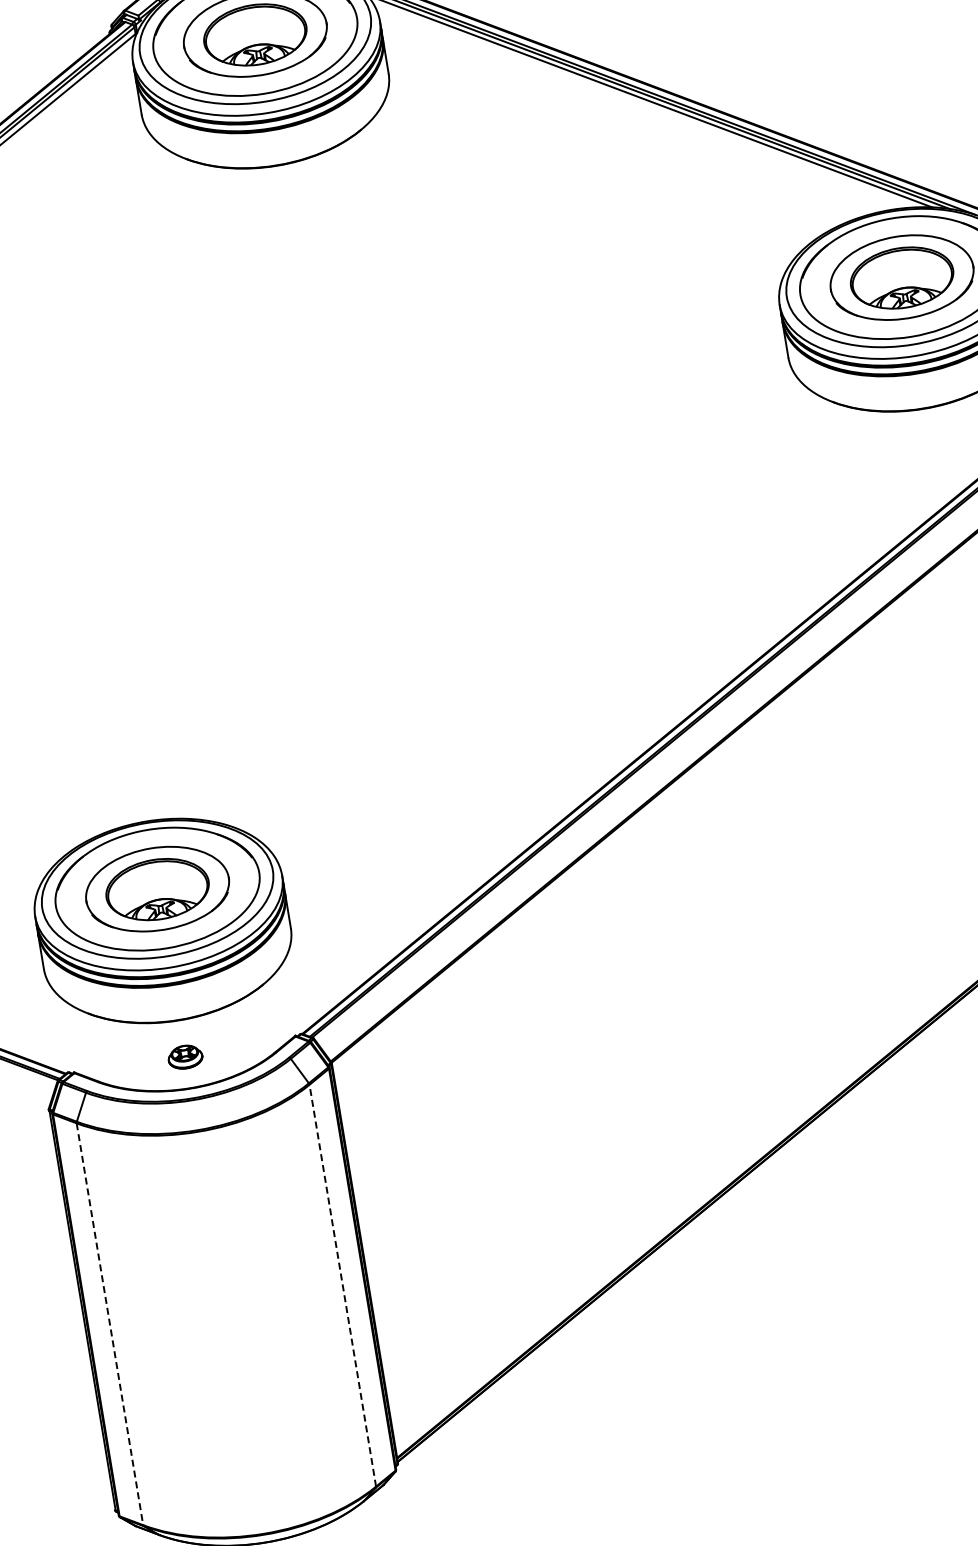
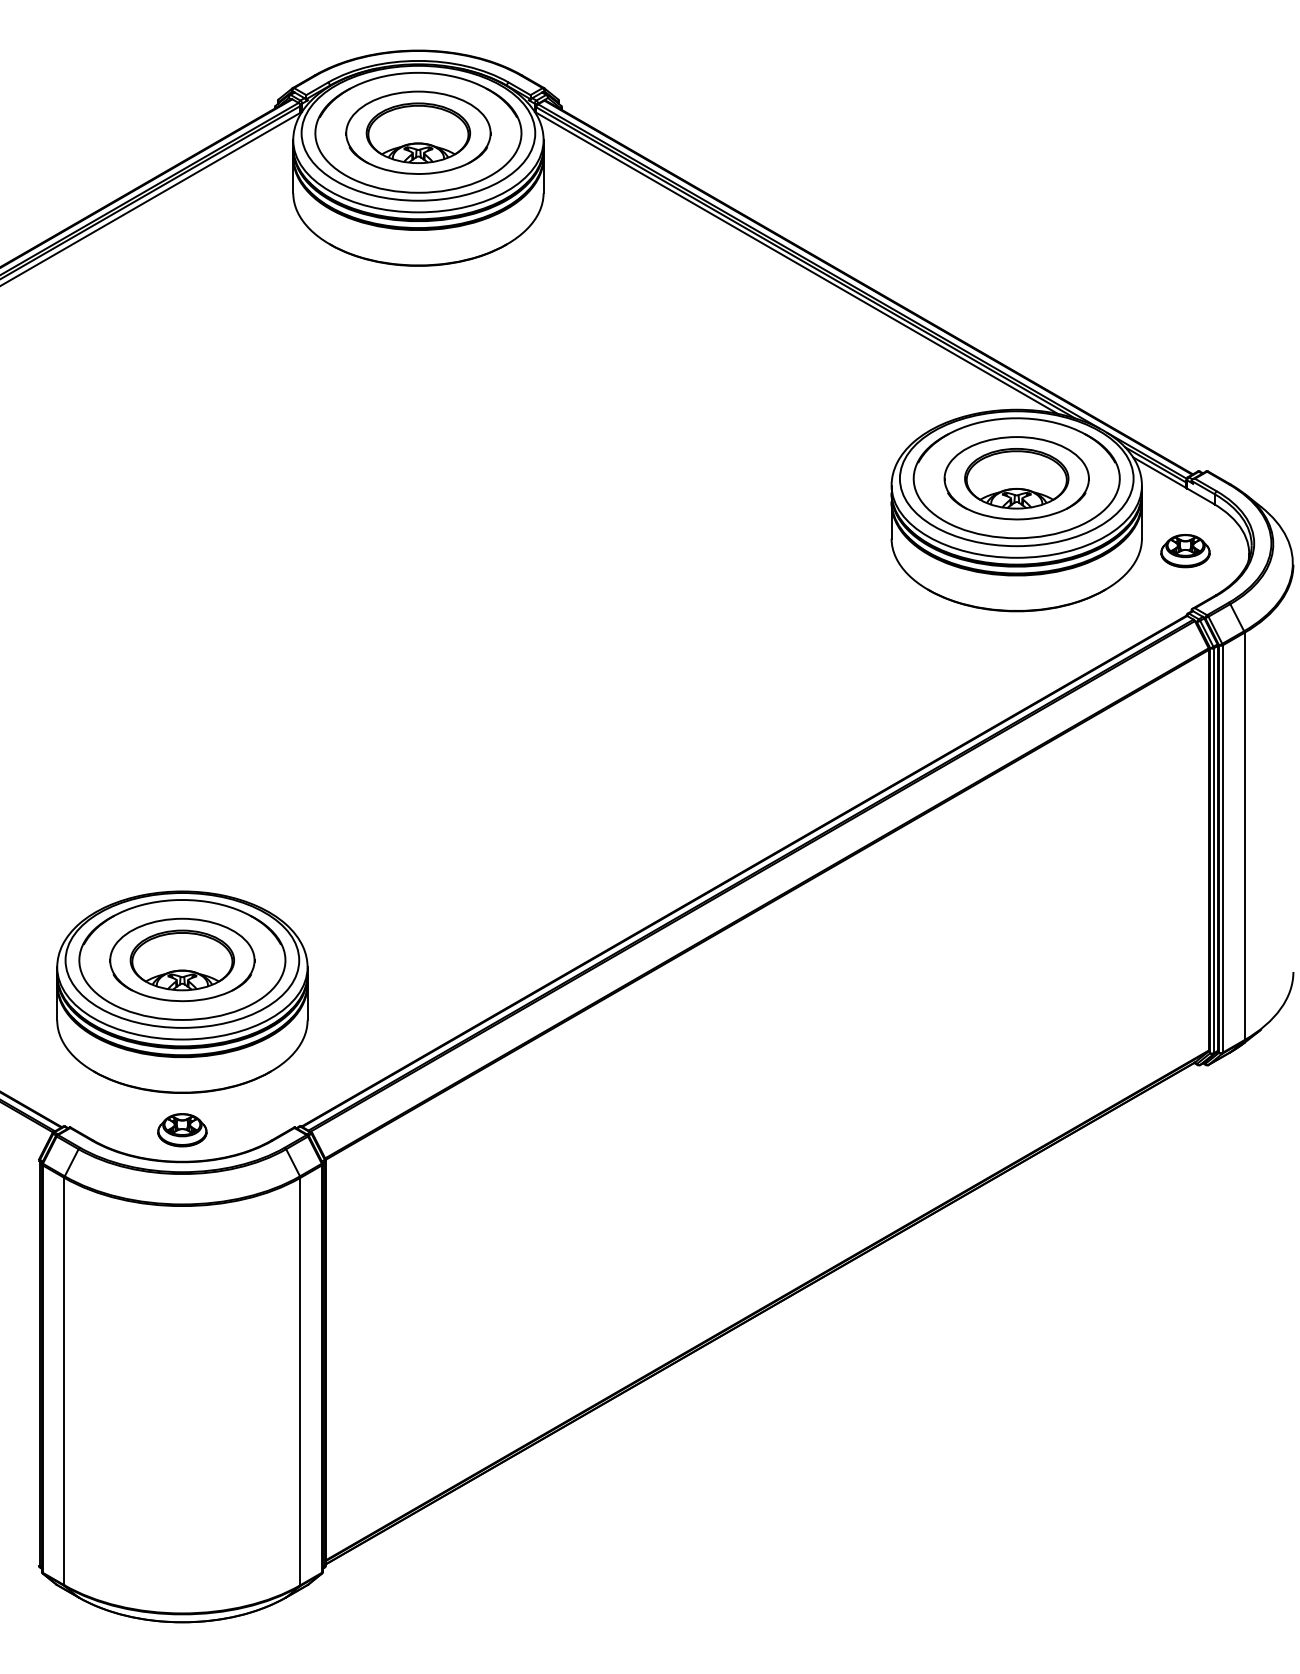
part: (185, 1057) -> (182, 1130), size x1.43
line: (342, 1285) -> (300, 1381), dashed -> solid
line: (110, 1324) -> (64, 1381), dashed -> solid

